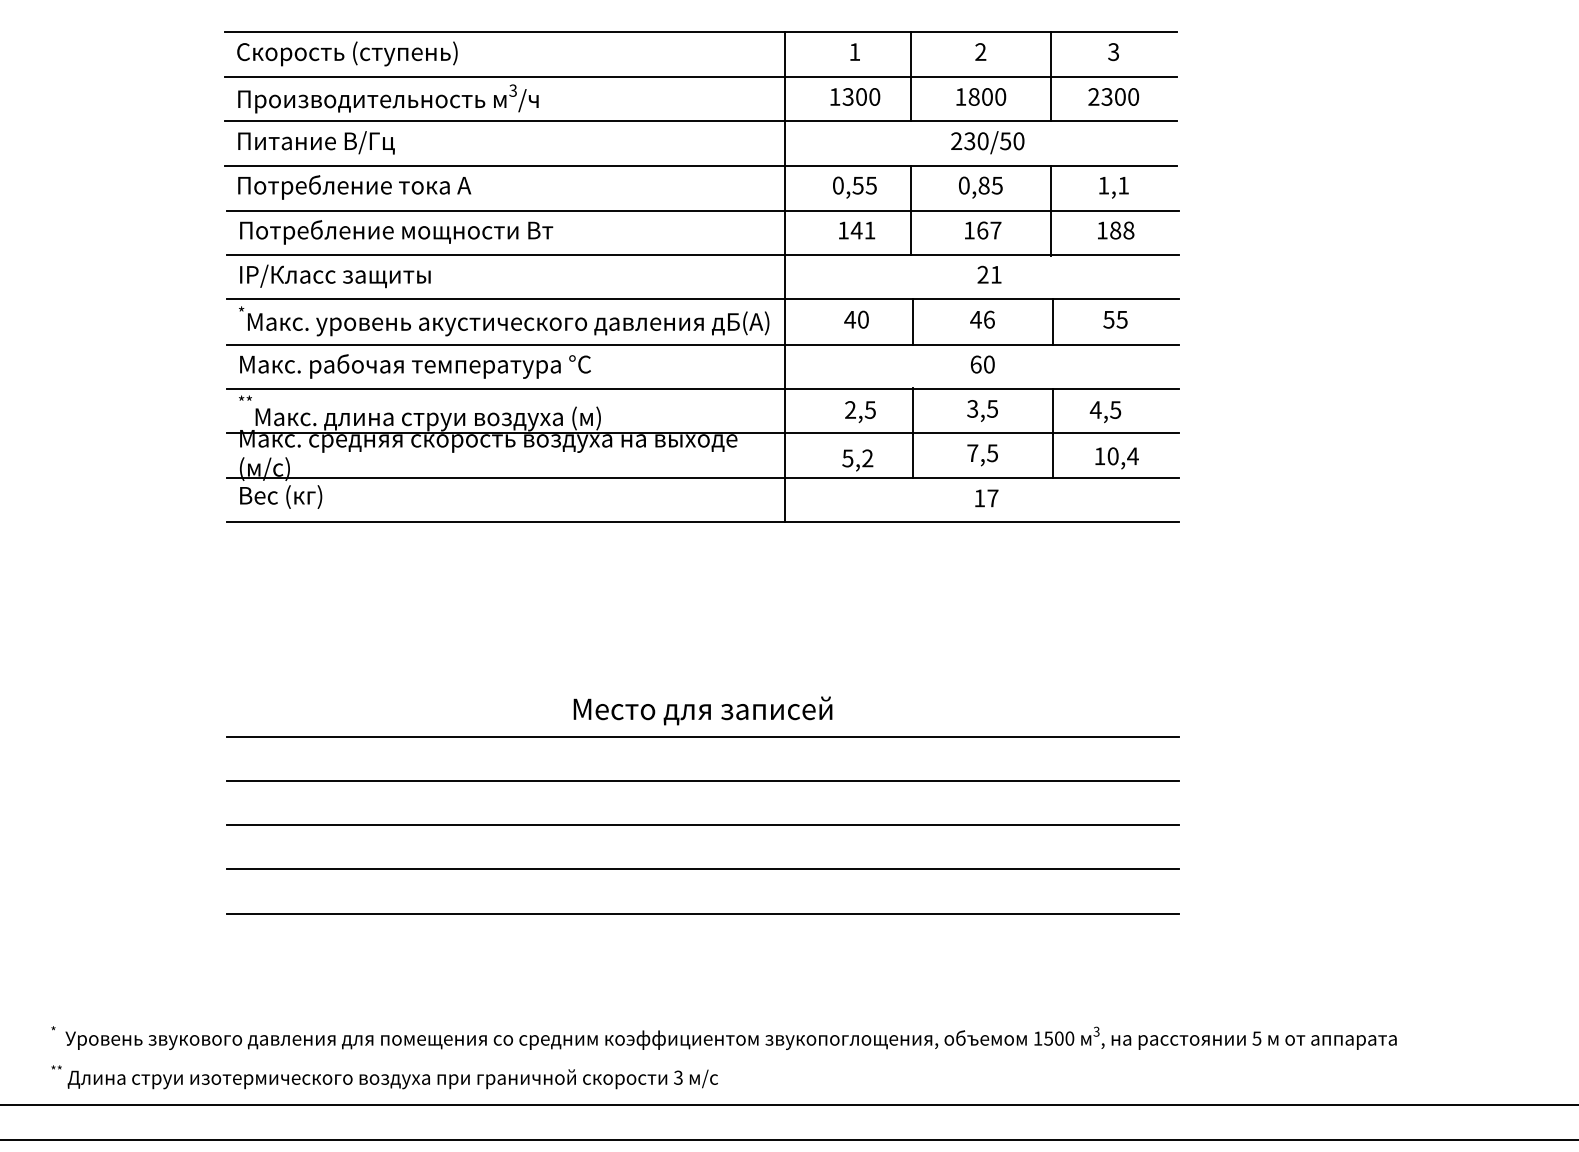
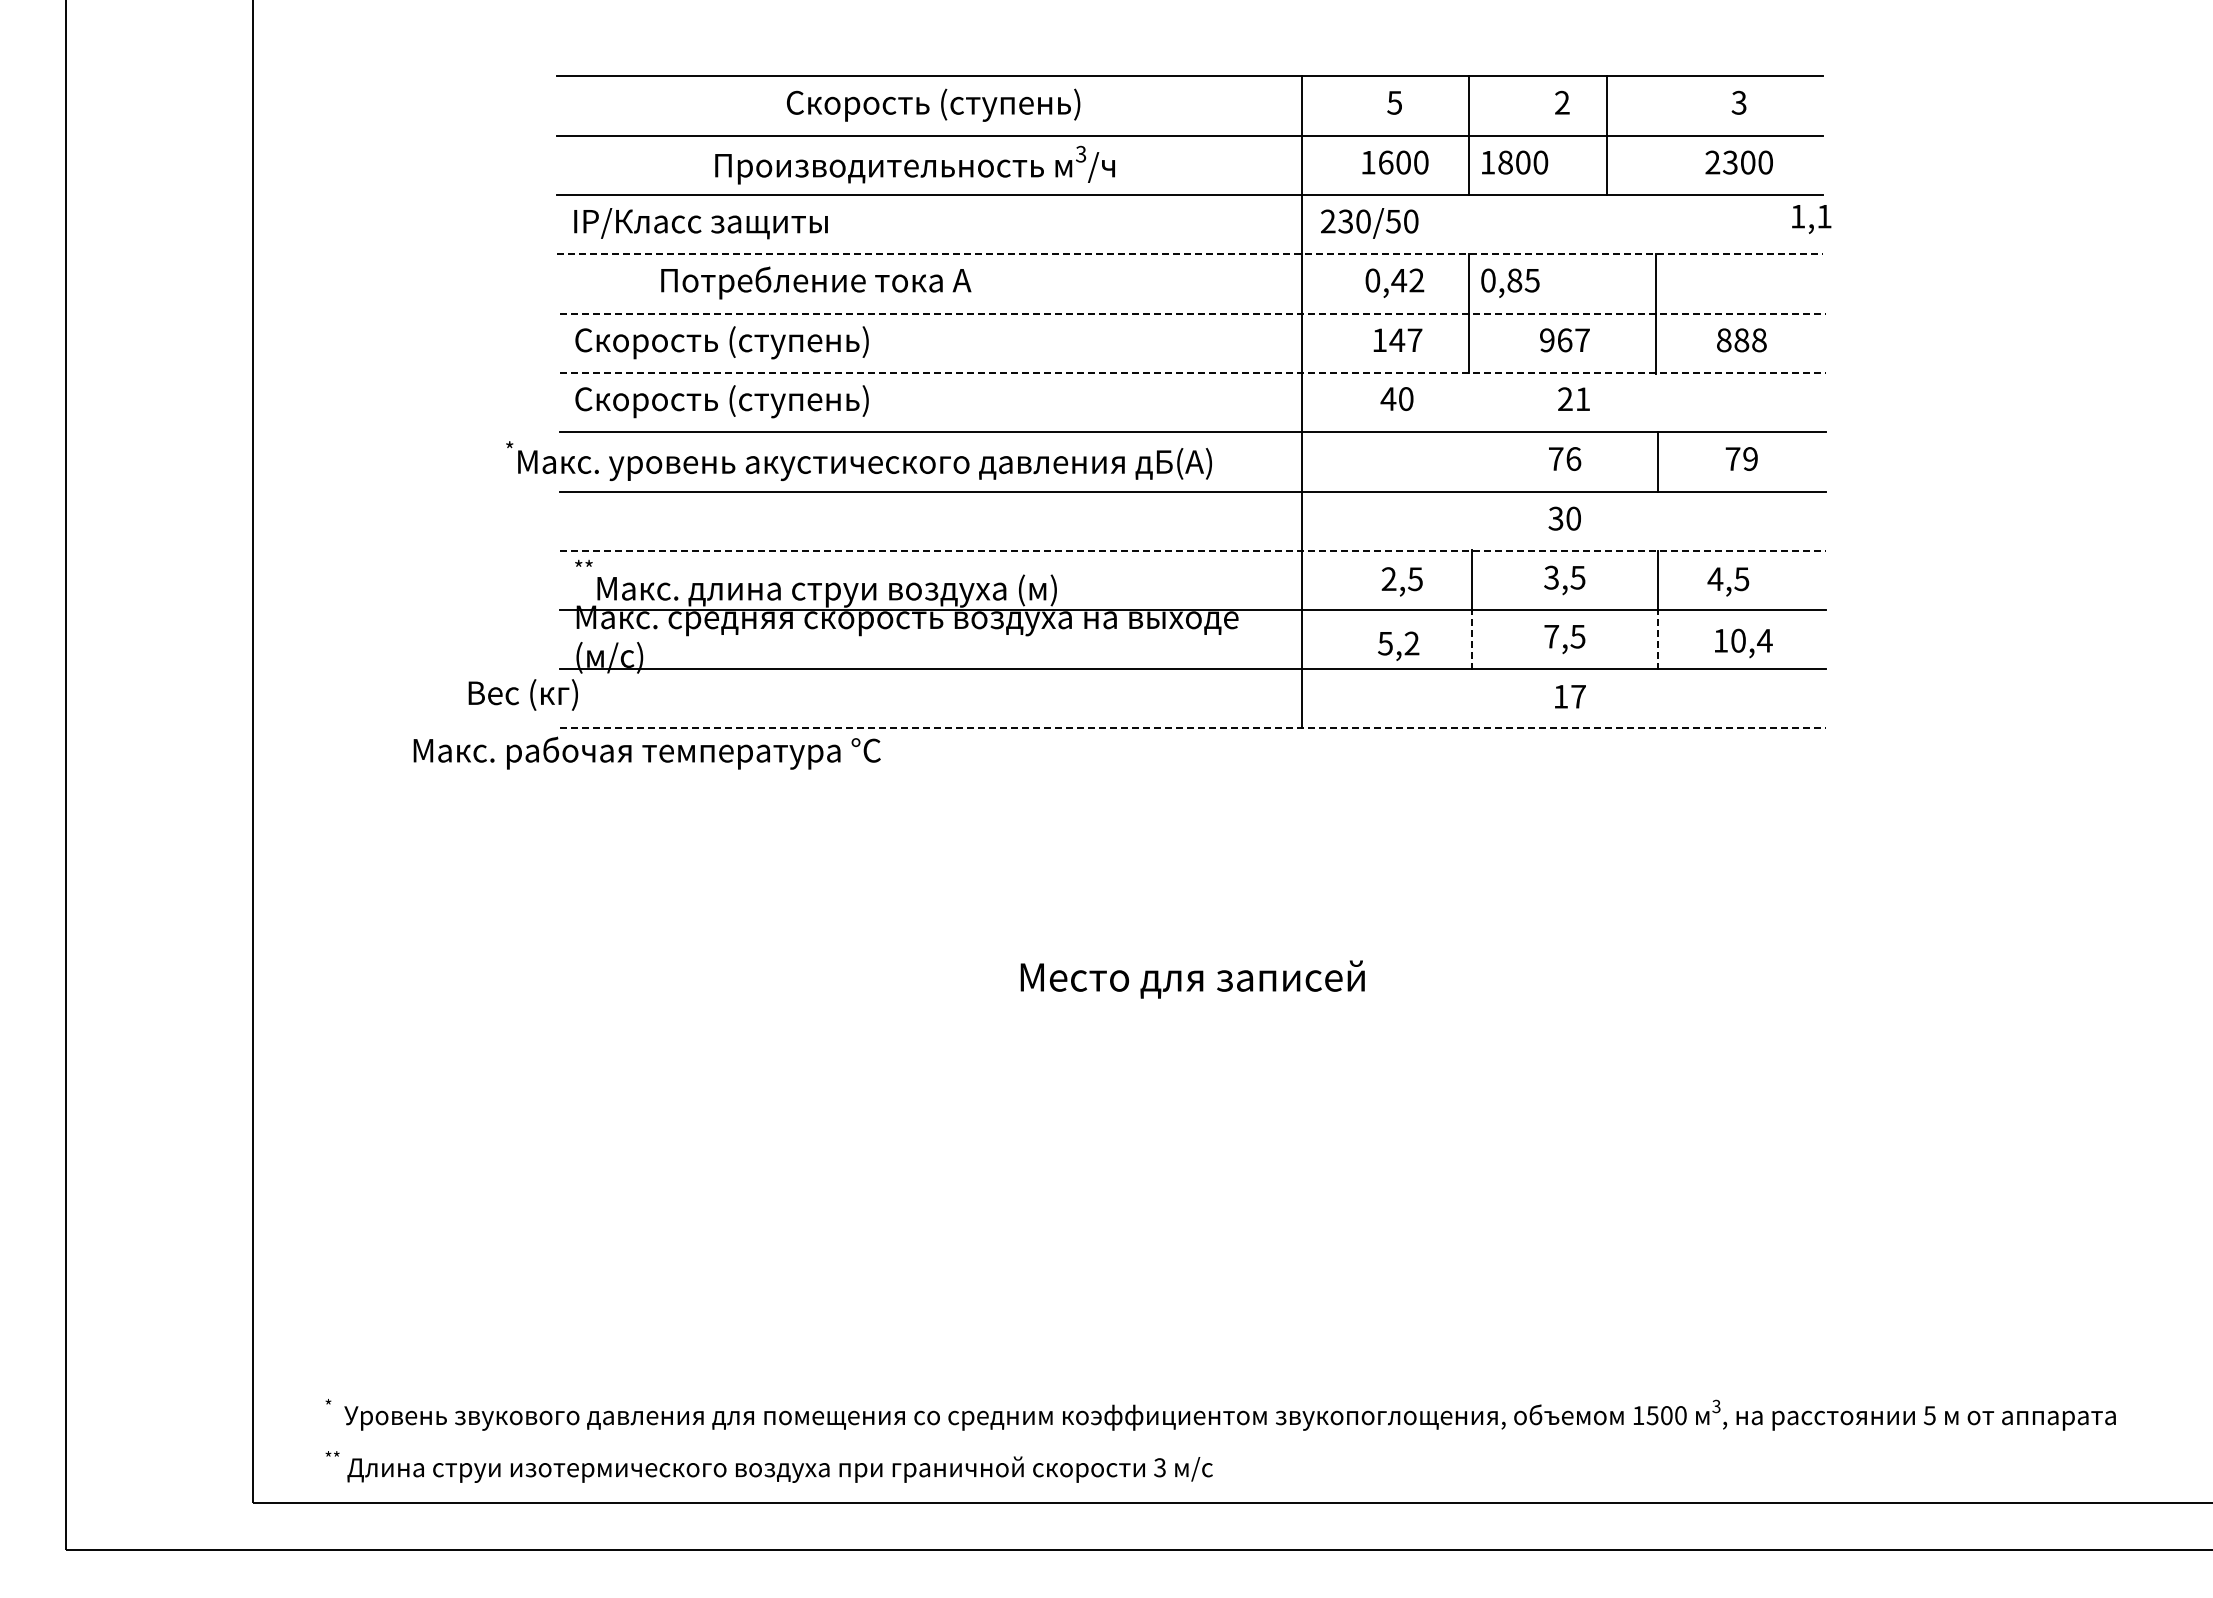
text: (854, 51) -> (1394, 102), 1 -> 5
text: (347, 53) -> (933, 104), moved
line: (1050, 76) -> (1606, 135), moved
text: (847, 96) -> (1385, 162), 1300 -> 1600
text: (981, 96) -> (1515, 162), moved
text: (387, 98) -> (914, 164), moved
text: (334, 142) -> (702, 223), Питание В/Гц -> IP/Класс защиты
text: (987, 142) -> (1369, 223), moved
line: (701, 166) -> (1190, 254), solid -> dashed
text: (864, 185) -> (1407, 280), 0,55 -> 0,42
text: (354, 187) -> (816, 282), moved
text: (980, 187) -> (1510, 282), moved
text: (1113, 187) -> (1811, 219), moved
line: (703, 210) -> (1193, 313), solid -> dashed
text: (869, 229) -> (1414, 339), 141 -> 147
text: (969, 230) -> (1547, 340), 167 -> 967
text: (1102, 230) -> (1724, 340), 188 -> 888
text: (396, 232) -> (784, 342), Потребление мощности Вт -> Скорость (ступень)
line: (703, 254) -> (1193, 372), solid -> dashed
text: (348, 276) -> (721, 401), IP/Класс защиты -> Скорость (ступень)
text: (856, 319) -> (1396, 398), moved
text: (975, 319) -> (1555, 458), 46 -> 76
text: (1115, 320) -> (1741, 459), 55 -> 79
text: (503, 321) -> (858, 461), moved
line: (912, 321) -> (1471, 461), removed
text: (975, 364) -> (1555, 518), 60 -> 30
text: (415, 365) -> (646, 752), moved
line: (703, 389) -> (1193, 551), solid -> dashed
line: (912, 455) -> (1471, 639), solid -> dashed
line: (1053, 455) -> (1658, 639), solid -> dashed
text: (280, 496) -> (522, 694), moved
line: (703, 522) -> (1193, 728), solid -> dashed
line: (702, 736) -> (1192, 1013), removed
line: (702, 780) -> (1192, 1072), removed
line: (702, 825) -> (1192, 1131), removed
line: (702, 869) -> (1192, 1190), removed
line: (702, 913) -> (1192, 1249), removed

